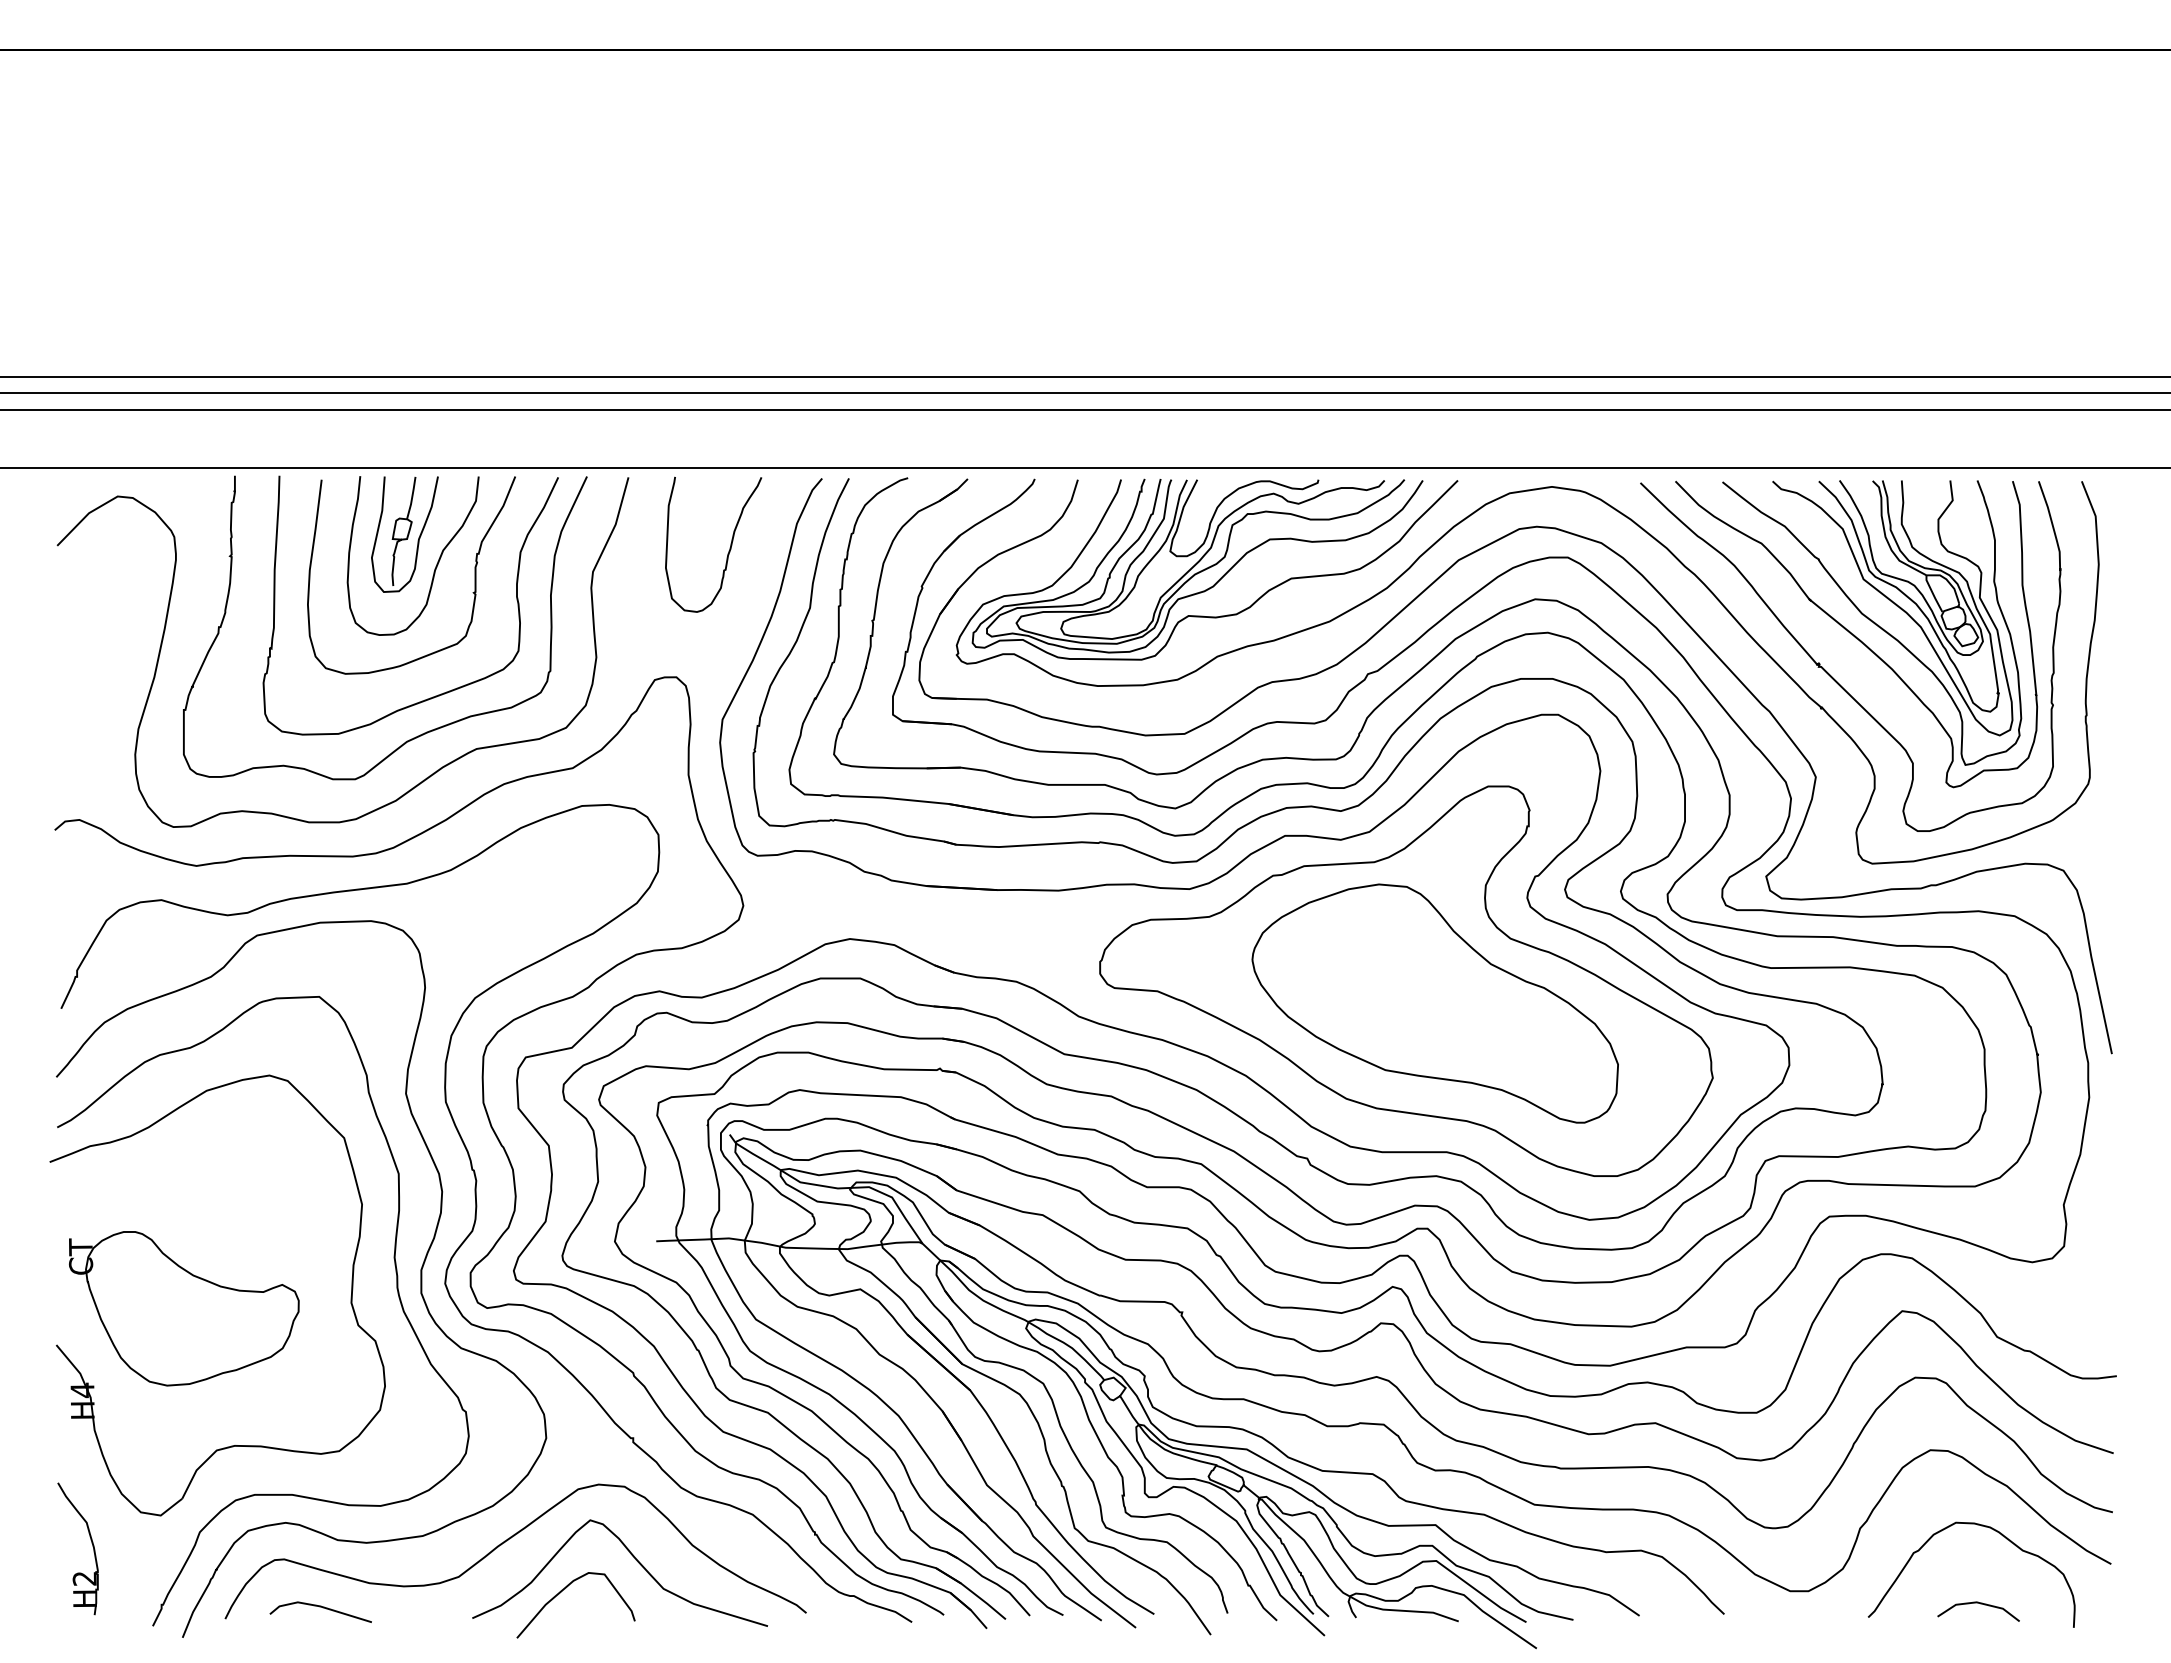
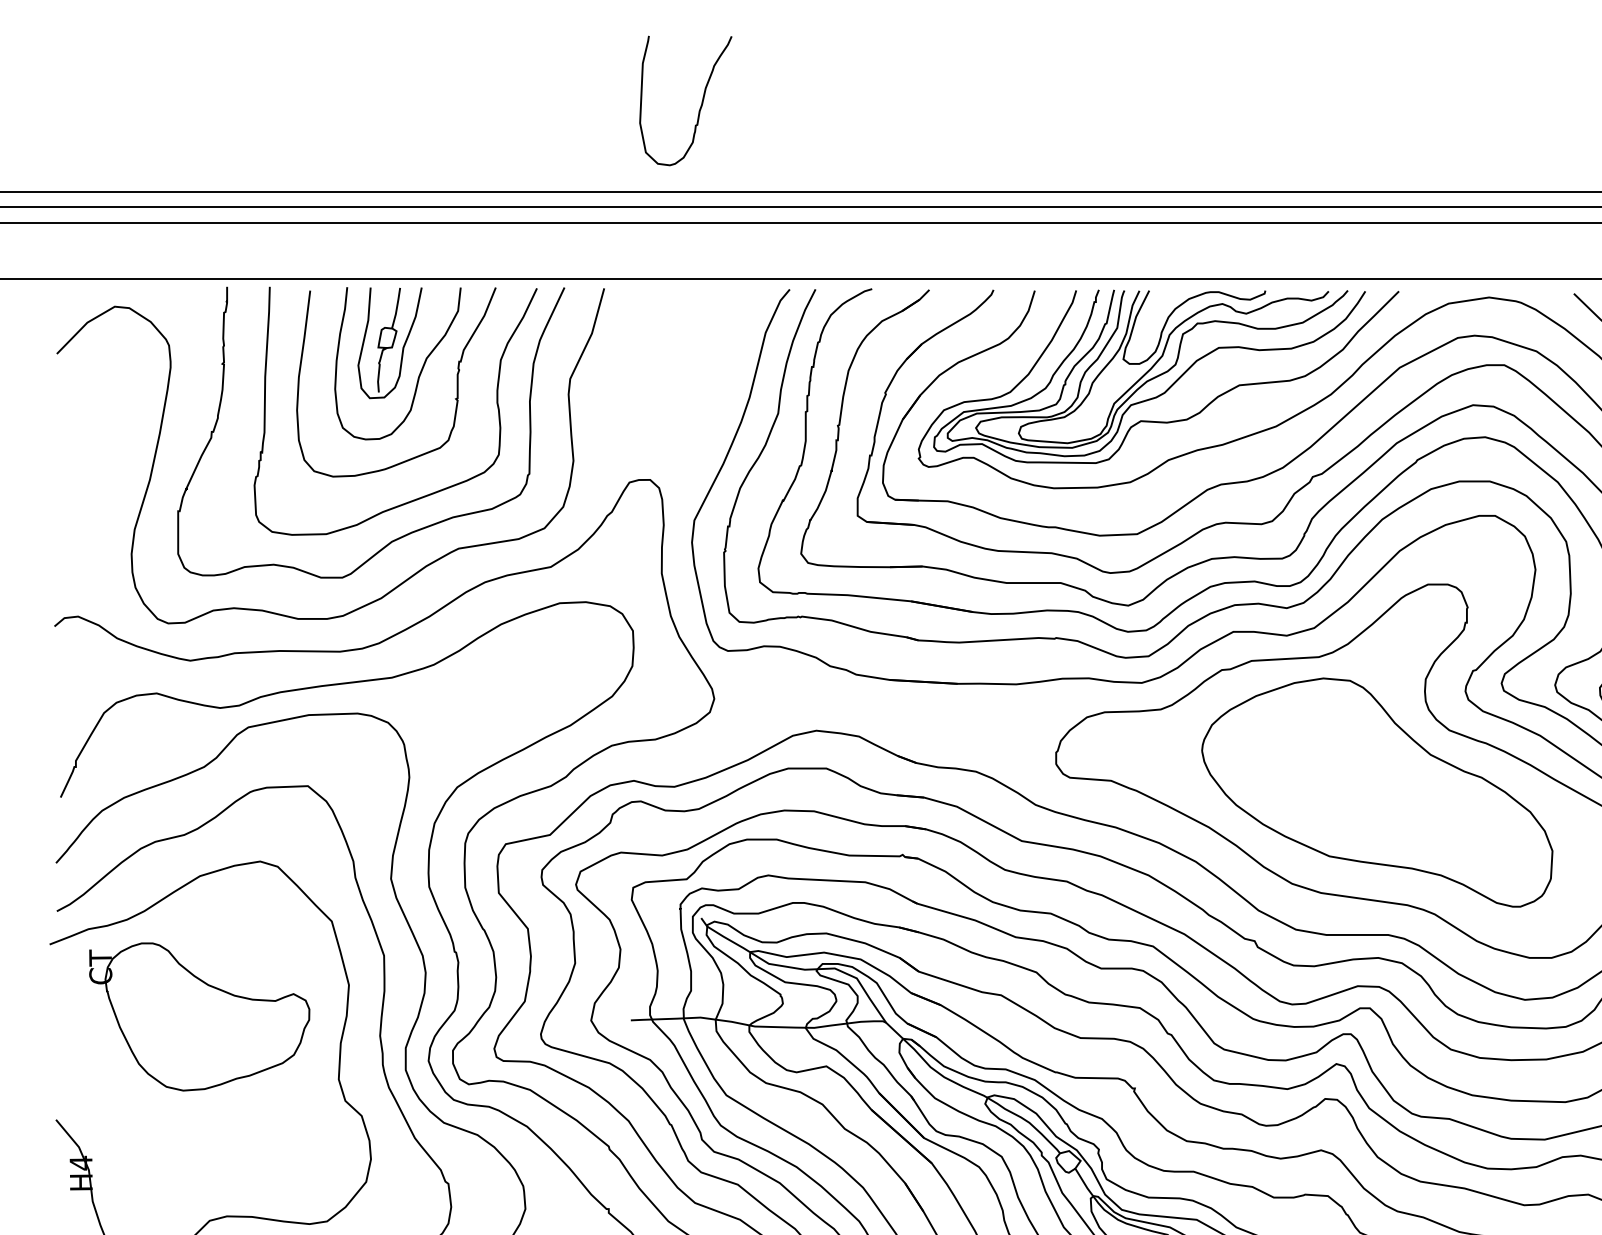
curve: (729, 547) -> (701, 103), moved
part: (184, 1308) -> (199, 1016), moved

